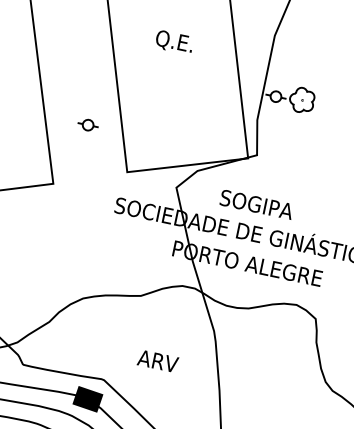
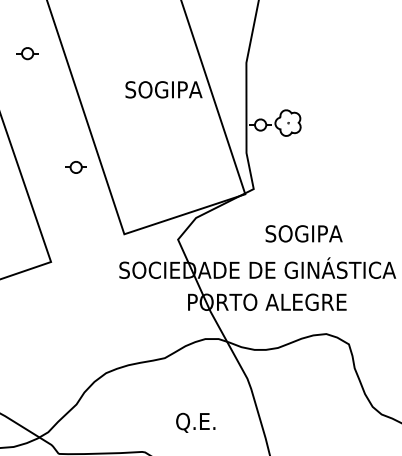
text: (191, 46) -> (163, 91), Q.E. -> SOGIPA
part: (87, 125) -> (75, 167), moved
text: (256, 204) -> (303, 233), moved
text: (157, 362) -> (196, 422), ARV -> Q.E.

